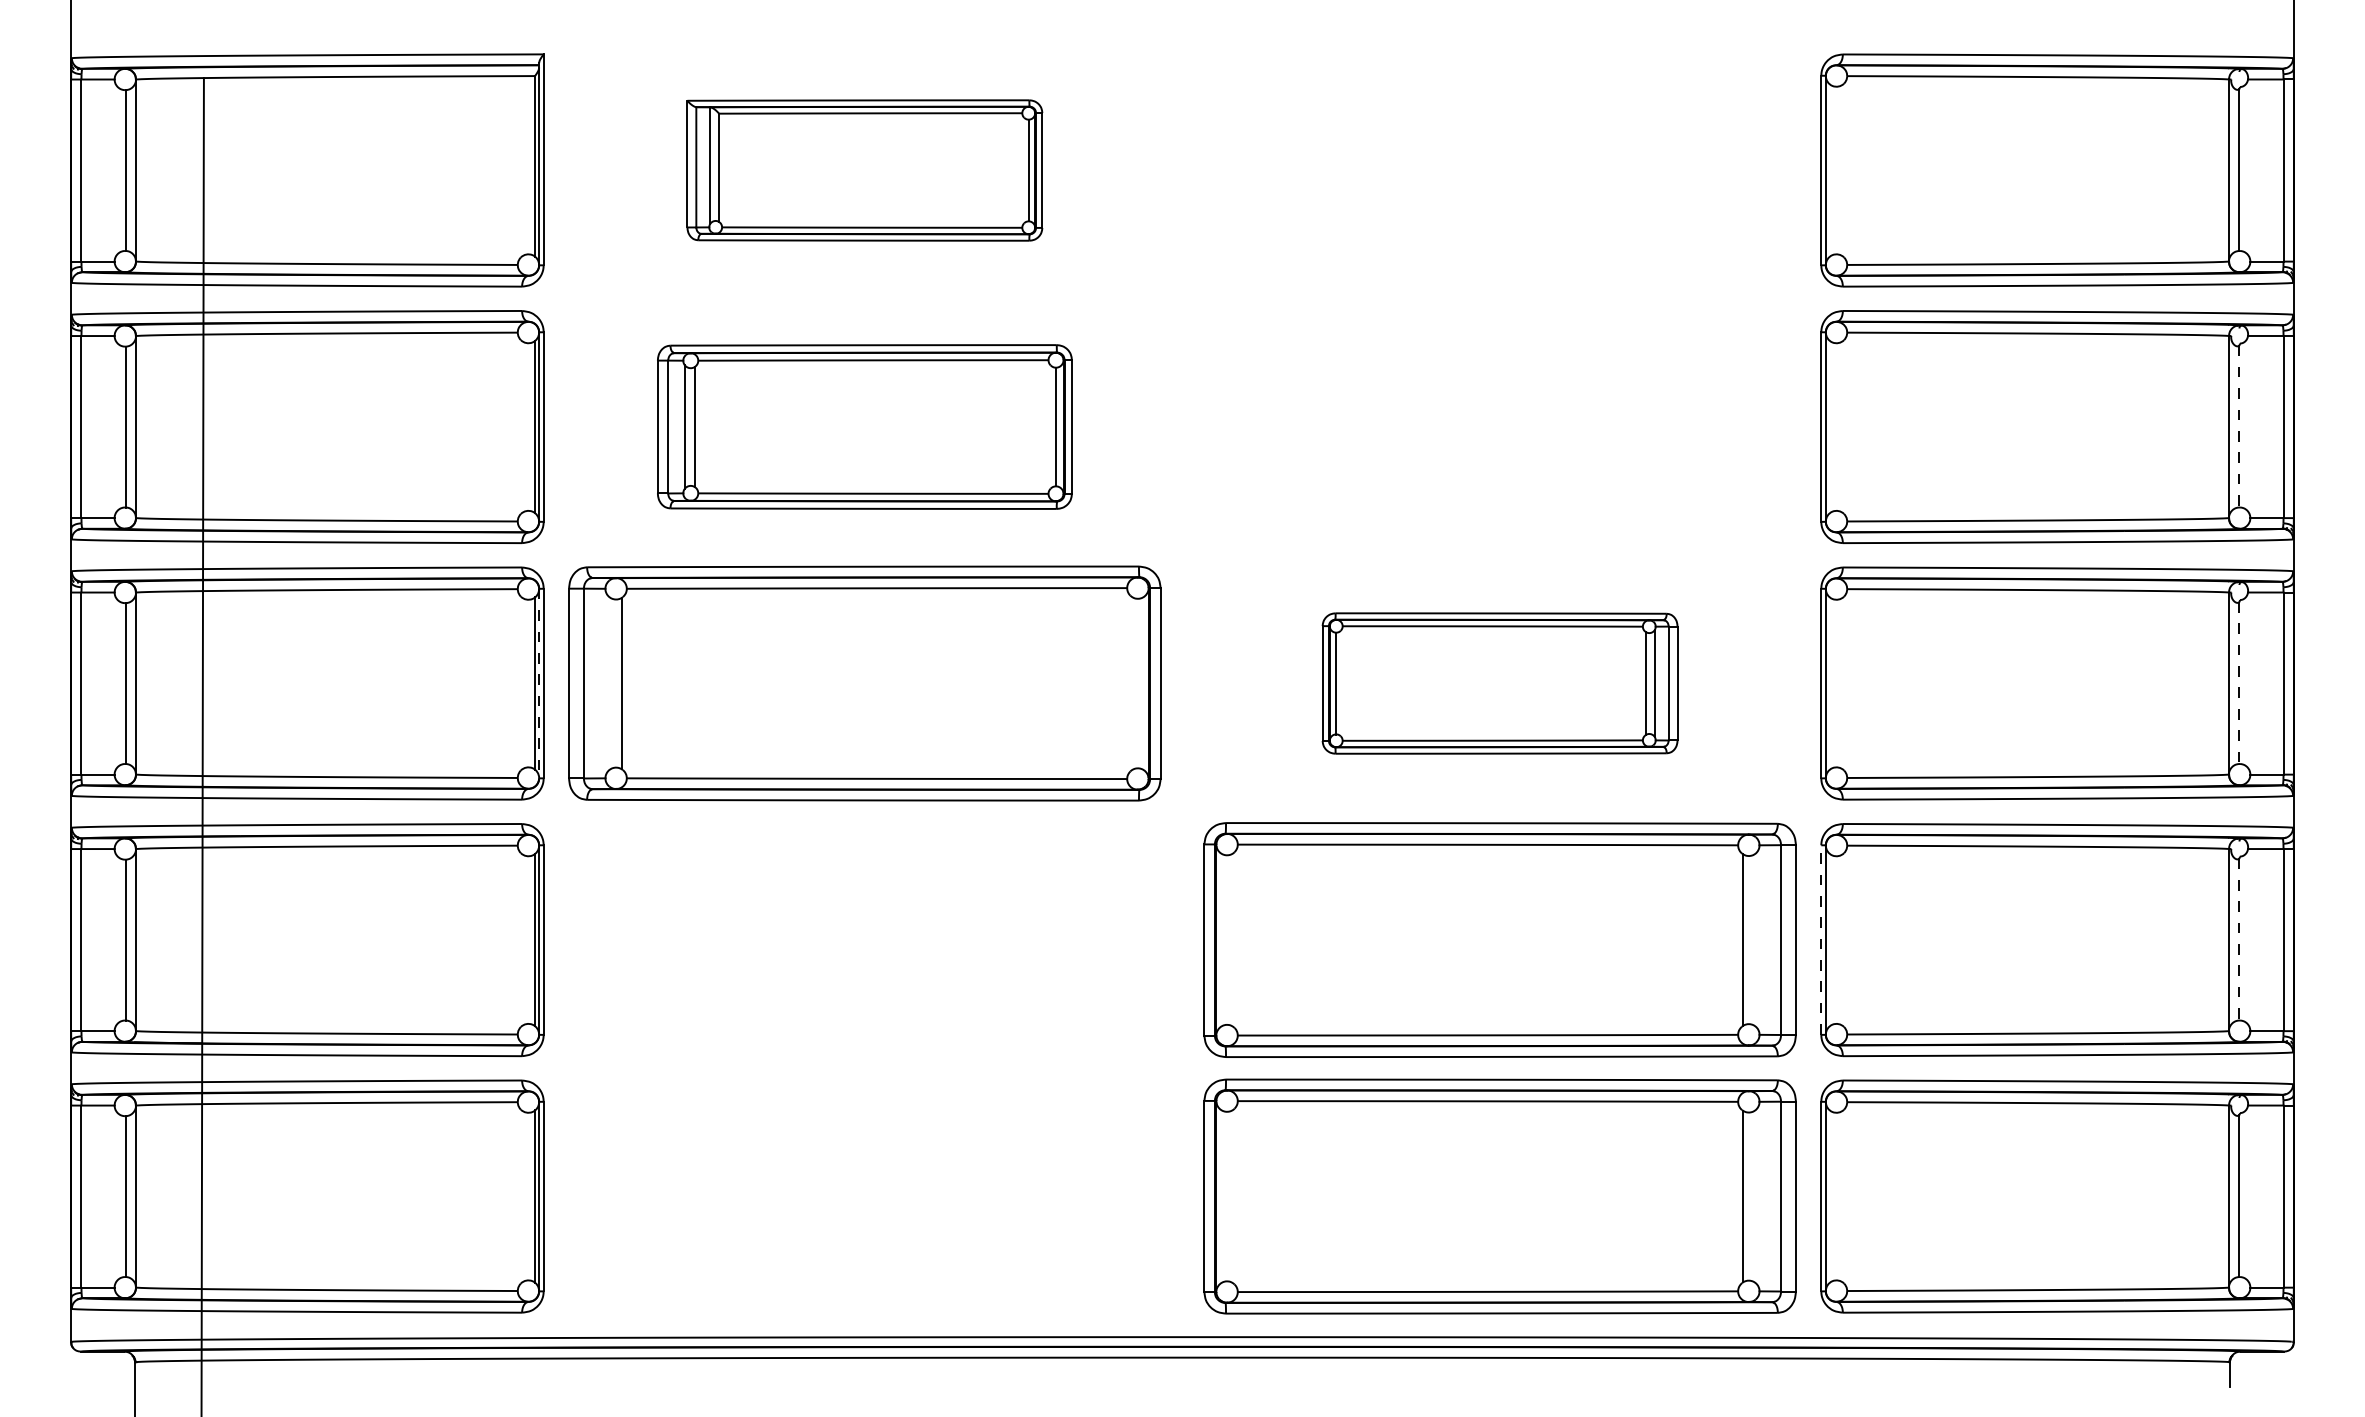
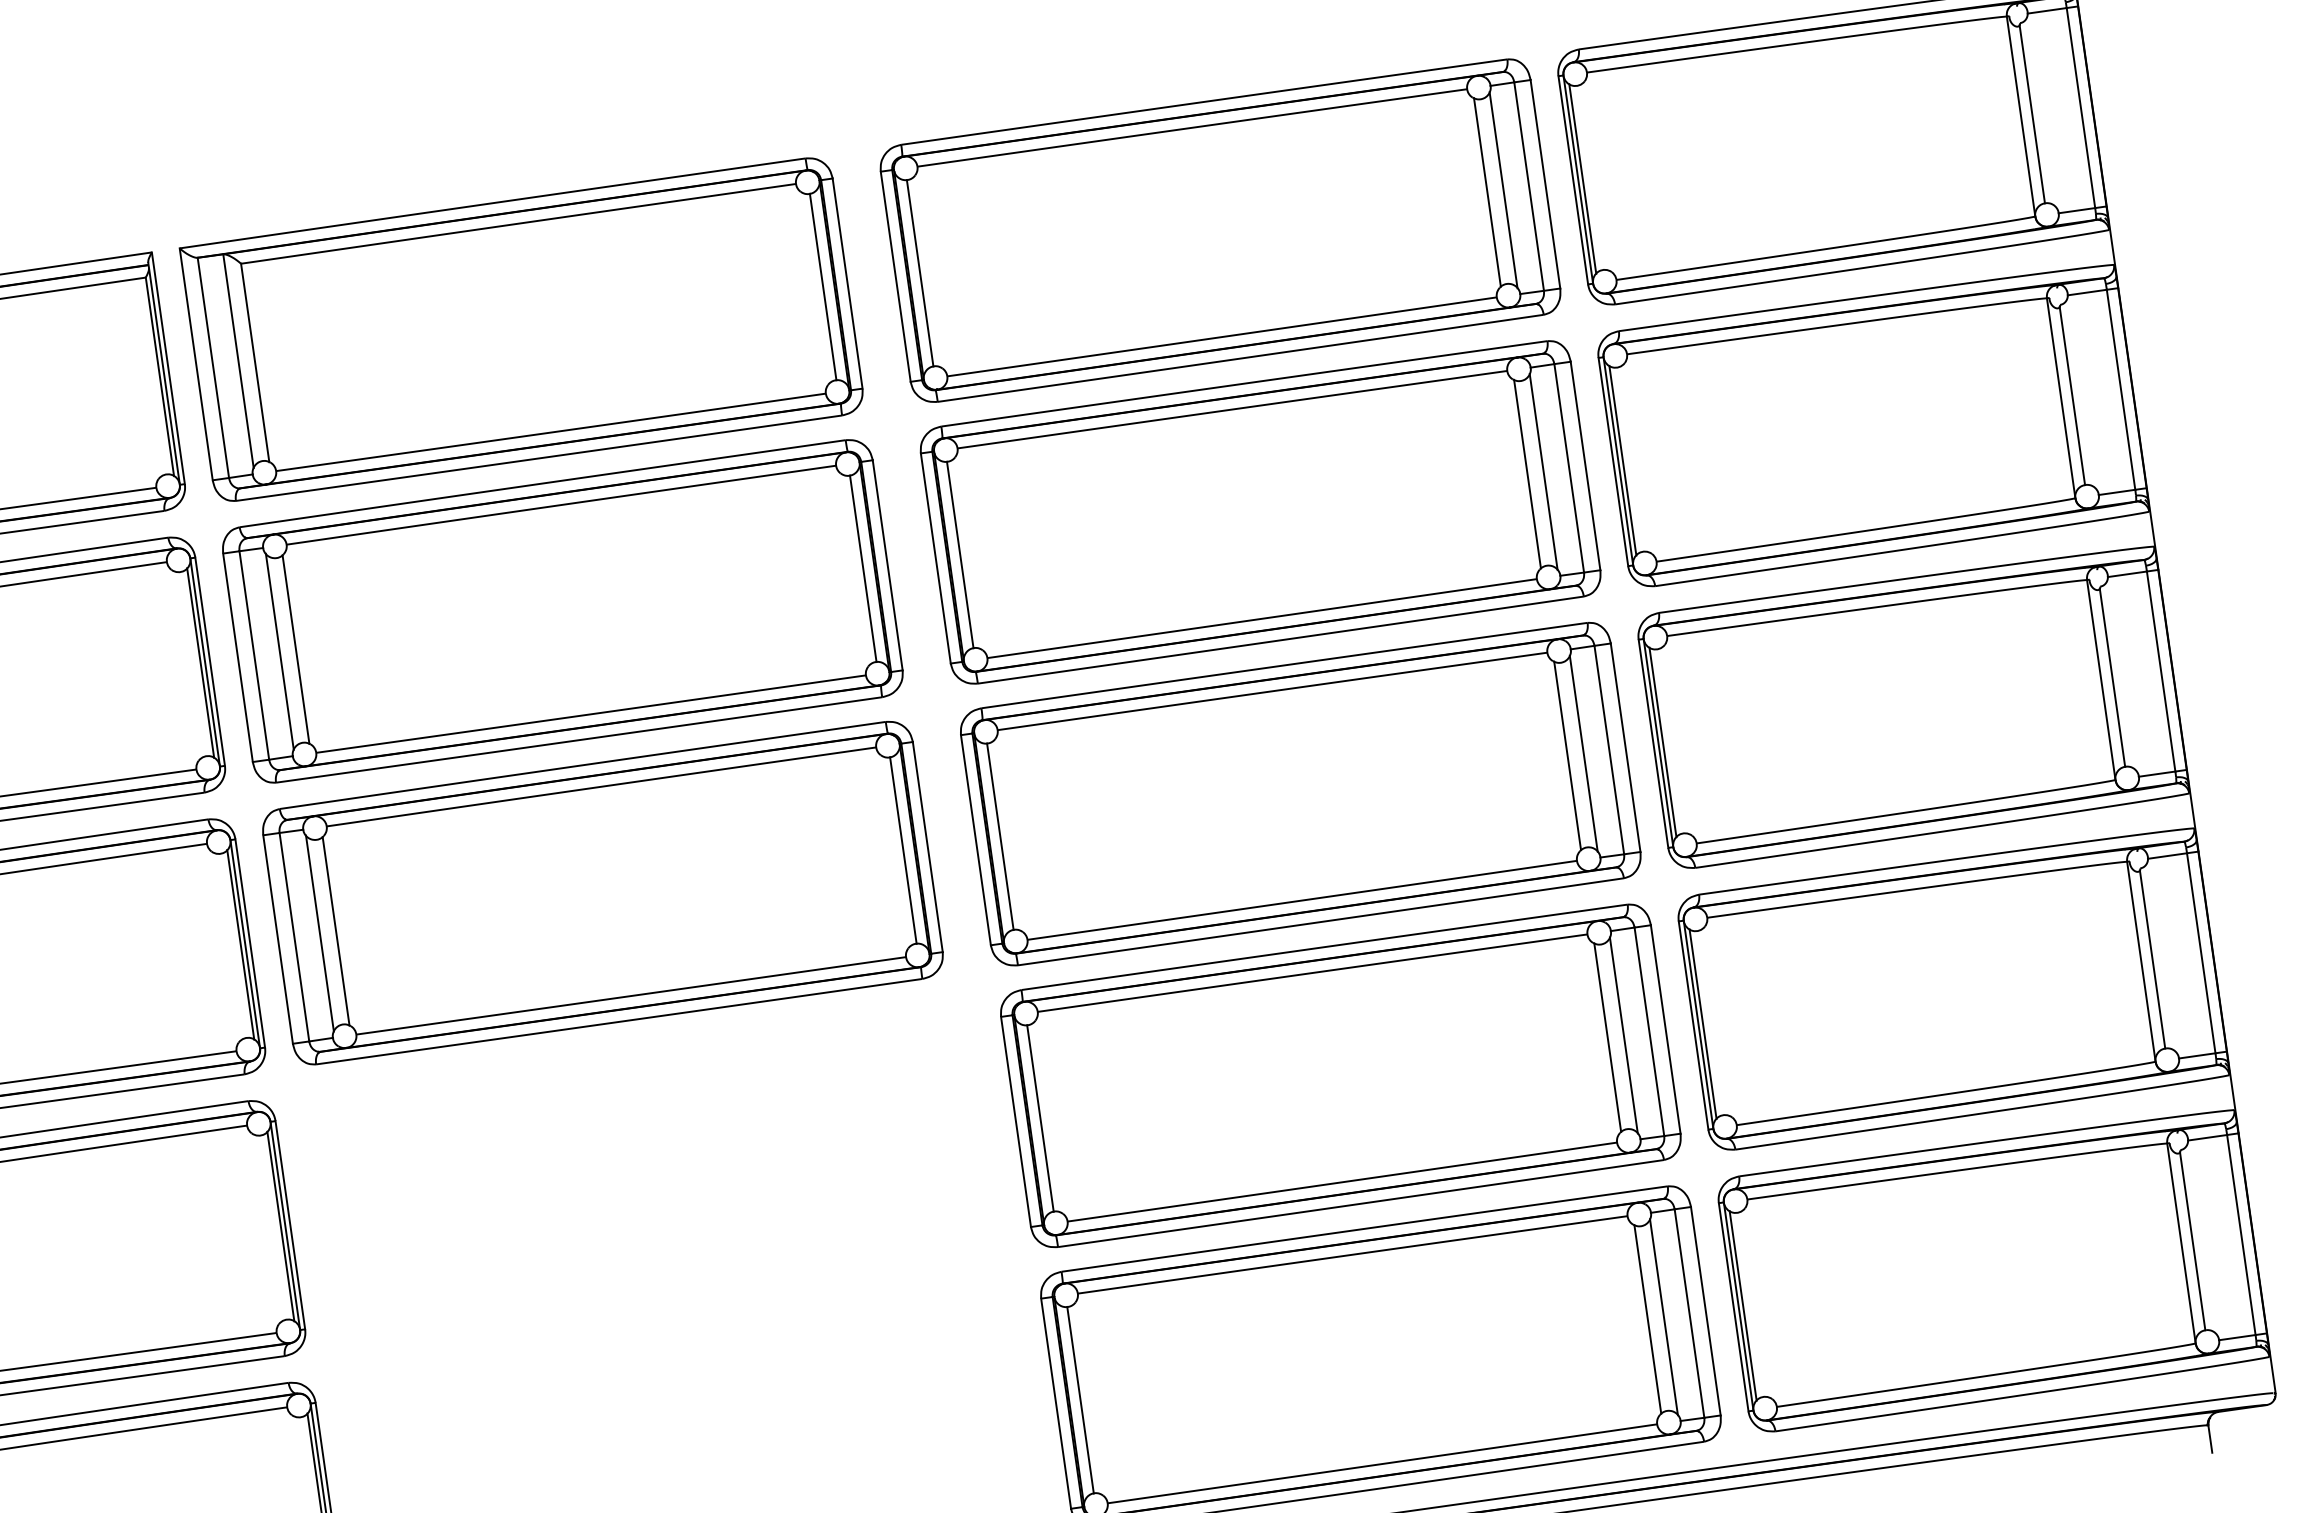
part: (864, 170) -> (522, 329), size x1.67
part: (1499, 170) -> (1219, 230), added
line: (1829, 170) -> (1582, 178), added
part: (864, 426) -> (562, 610), size x1.43
part: (1499, 426) -> (1259, 511), added
line: (1829, 426) -> (1622, 460), added
line: (2239, 427) -> (2072, 397), dashed -> solid
line: (539, 683) -> (245, 944), dashed -> solid
line: (607, 683) -> (320, 933), added
line: (1138, 683) -> (903, 850), added
part: (1499, 683) -> (1300, 794), size x1.67
line: (1829, 683) -> (1662, 742), added
line: (2239, 683) -> (2112, 678), dashed -> solid
line: (1757, 939) -> (1623, 1034), added
line: (1829, 939) -> (1702, 1023), added
line: (1226, 940) -> (1040, 1118), added
line: (1821, 940) -> (1693, 1025), dashed -> solid
line: (2239, 940) -> (2152, 960), dashed -> solid
line: (1226, 1196) -> (1080, 1400), added
line: (1757, 1196) -> (1663, 1317), added
line: (1829, 1196) -> (1742, 1305), added

